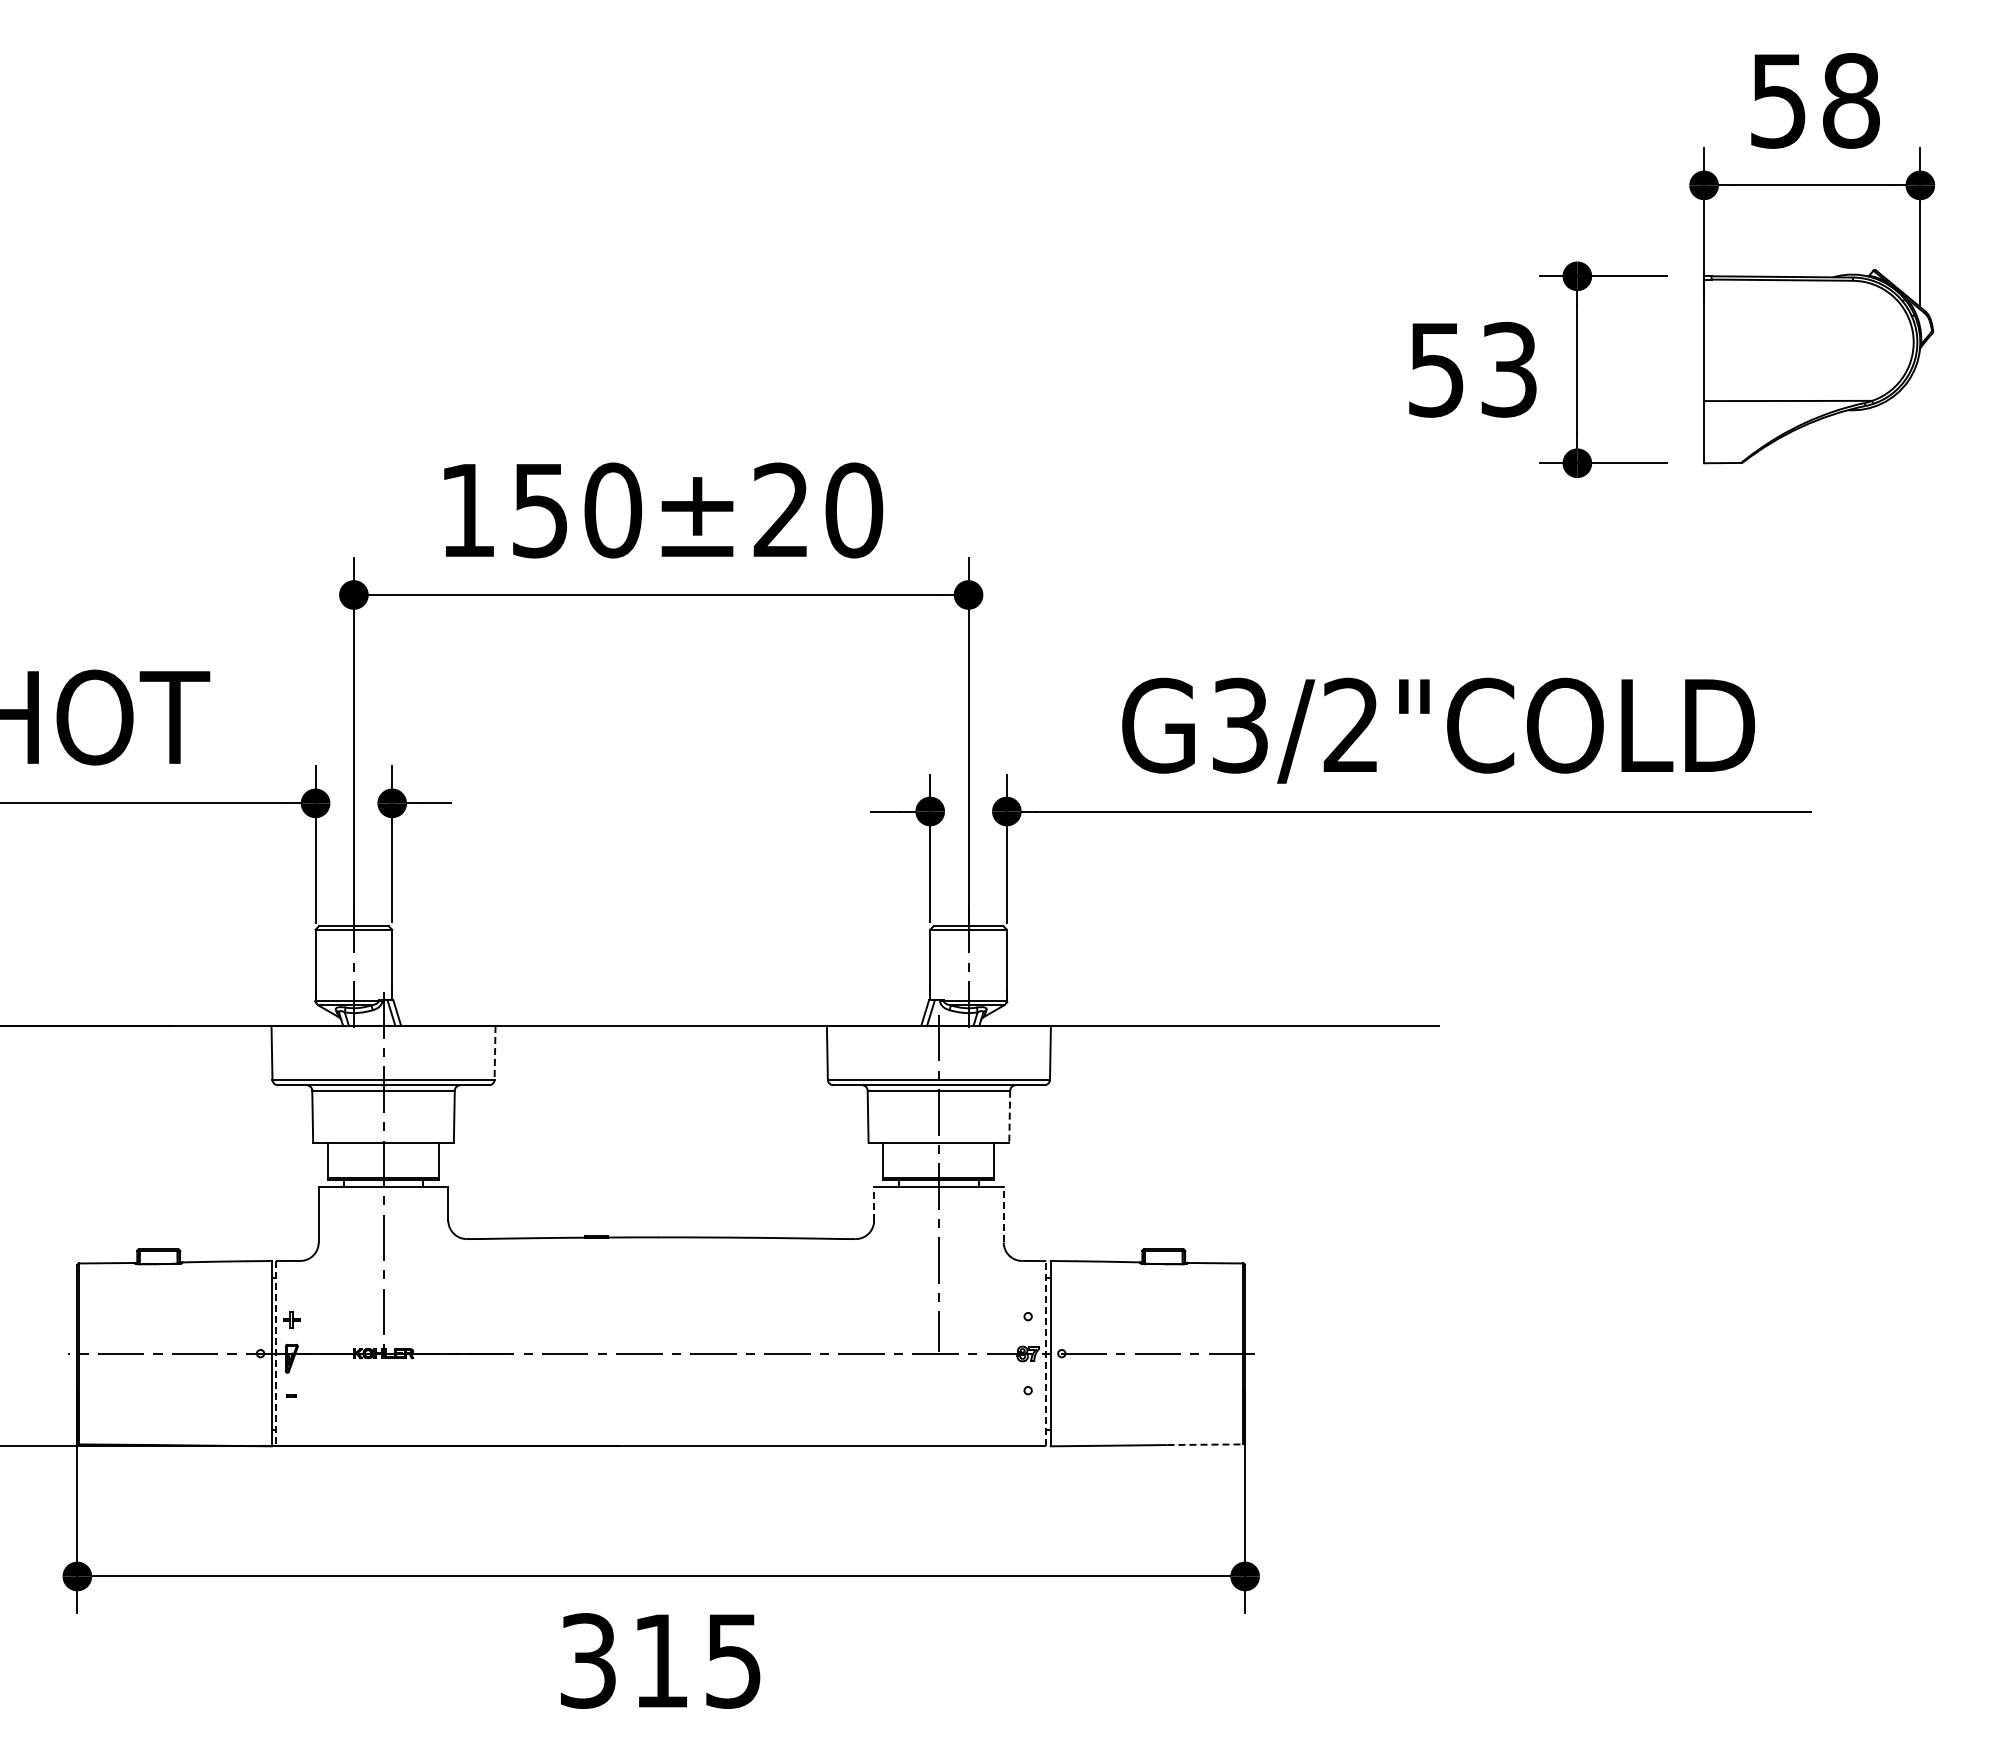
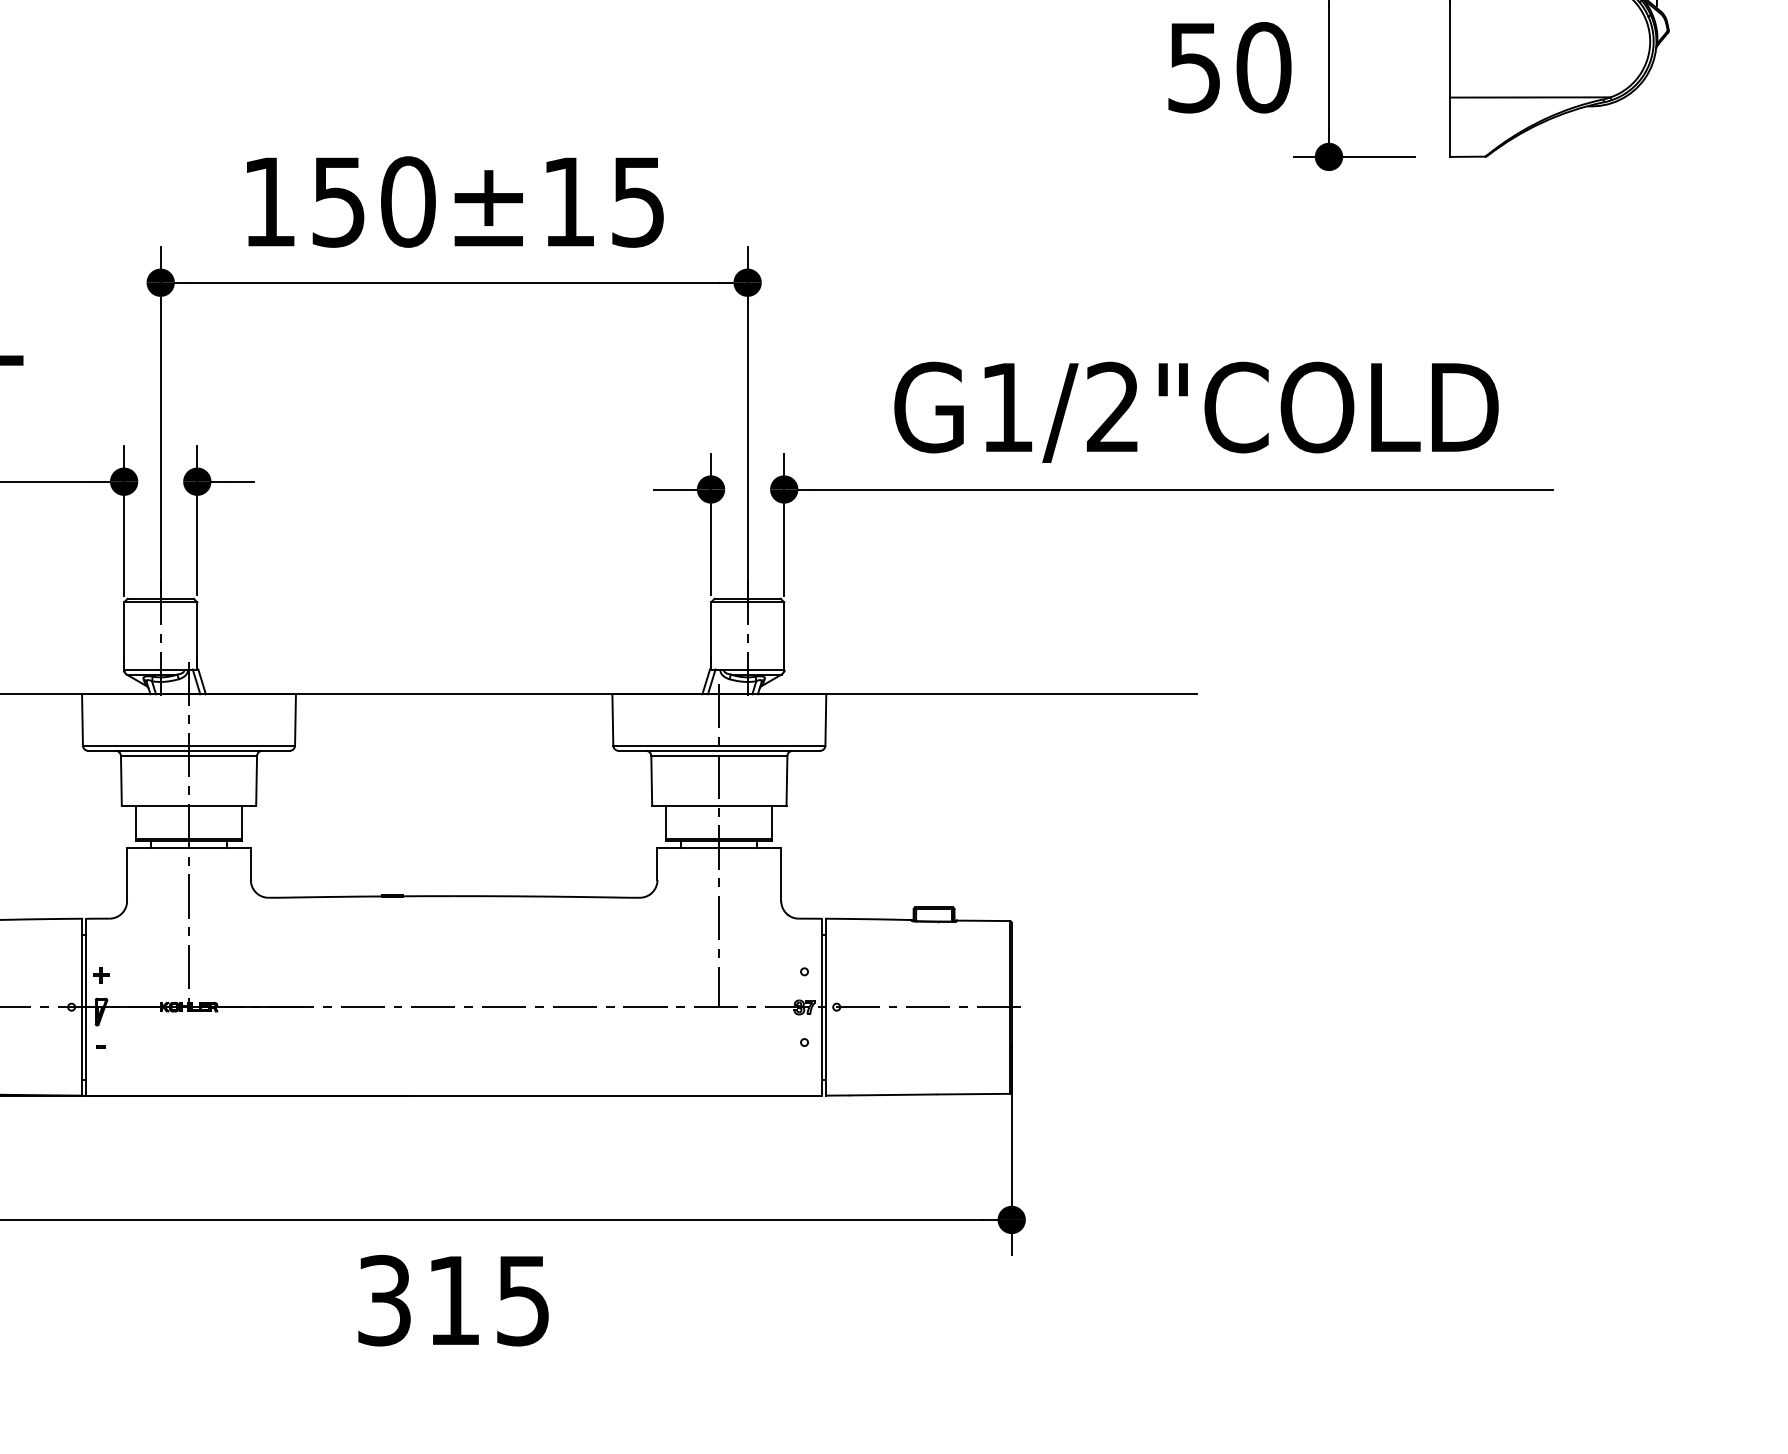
text: (1509, 369) -> (1264, 67), 53 -> 50
text: (818, 510) -> (604, 202), 150±20 -> 150±15
text: (1240, 725) -> (1007, 407), G3/2"COLD -> G1/2"COLD
line: (495, 1052) -> (295, 719), dashed -> solid
line: (1009, 1116) -> (786, 780), dashed -> solid
line: (874, 1203) -> (657, 863), dashed -> solid
line: (1003, 1214) -> (781, 874), dashed -> solid
line: (276, 1353) -> (86, 1007), dashed -> solid
line: (1046, 1353) -> (822, 1007), dashed -> solid
line: (1205, 1444) -> (973, 1093), dashed -> solid

